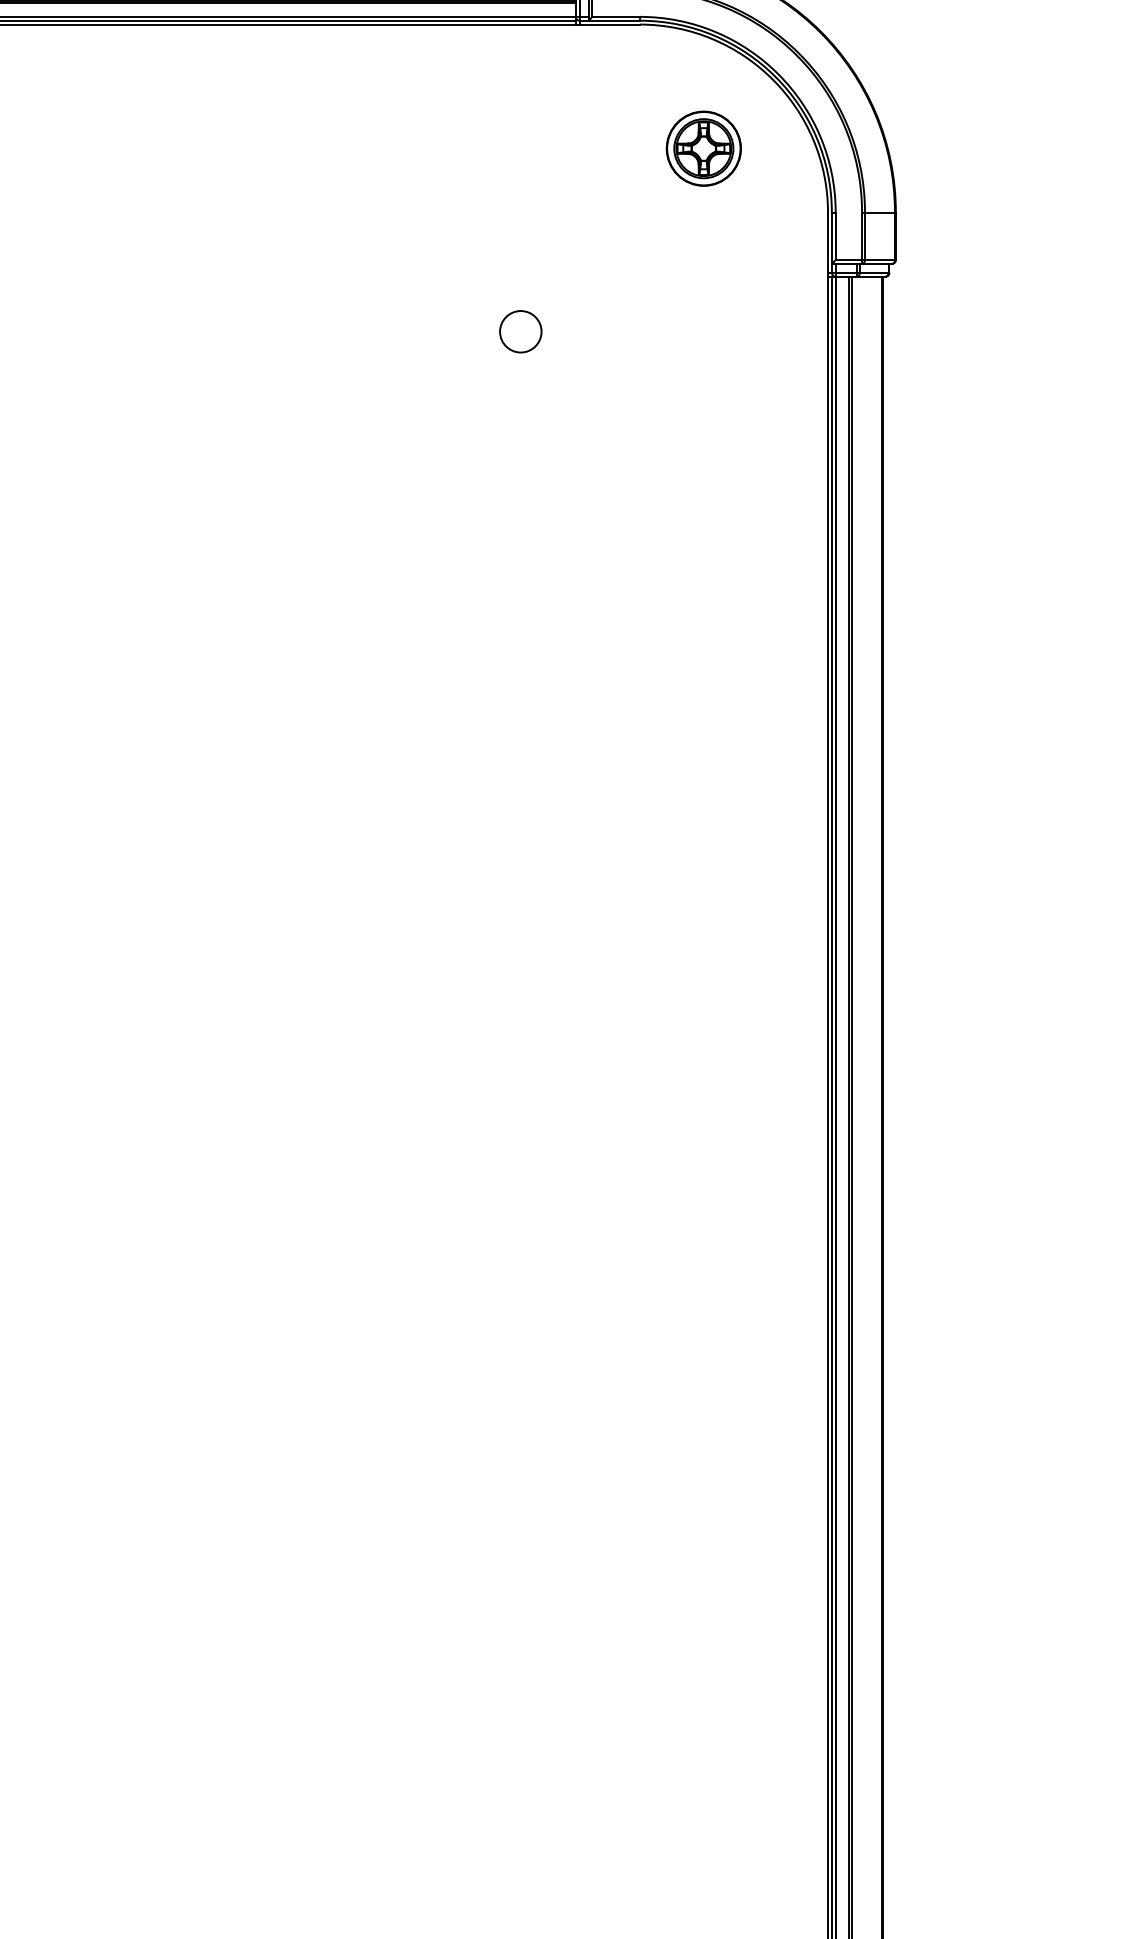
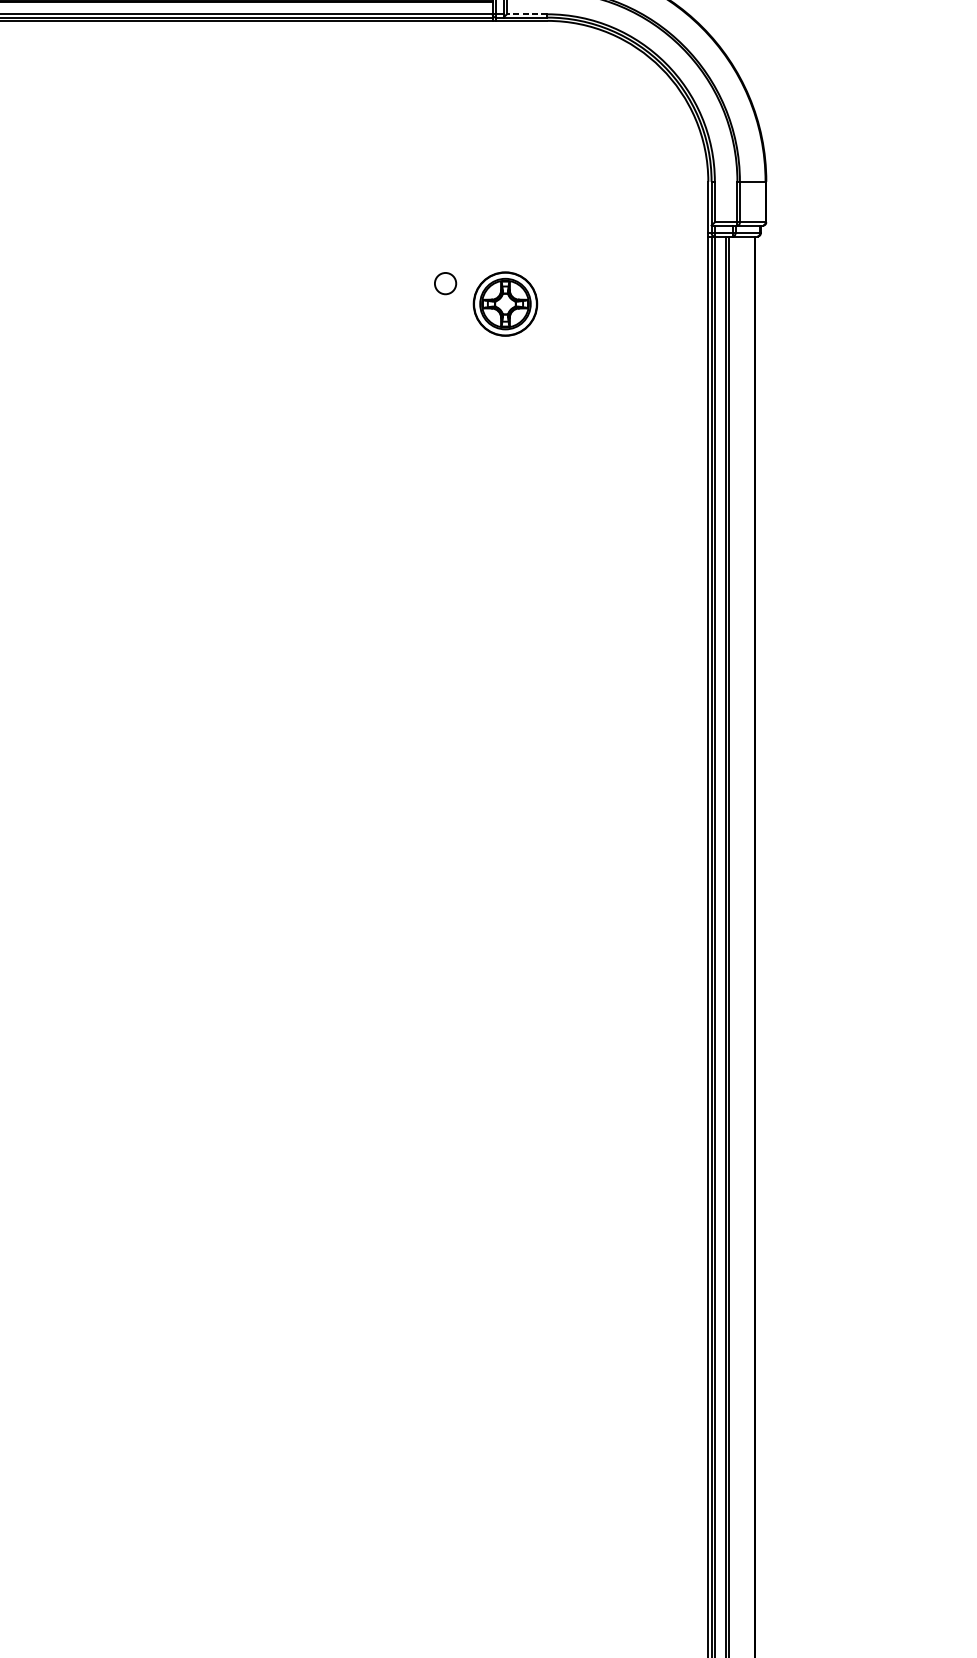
line: (616, 16) -> (527, 13), solid -> dashed
part: (703, 148) -> (505, 303), moved
circle: (520, 331) -> (445, 283), size x0.6

